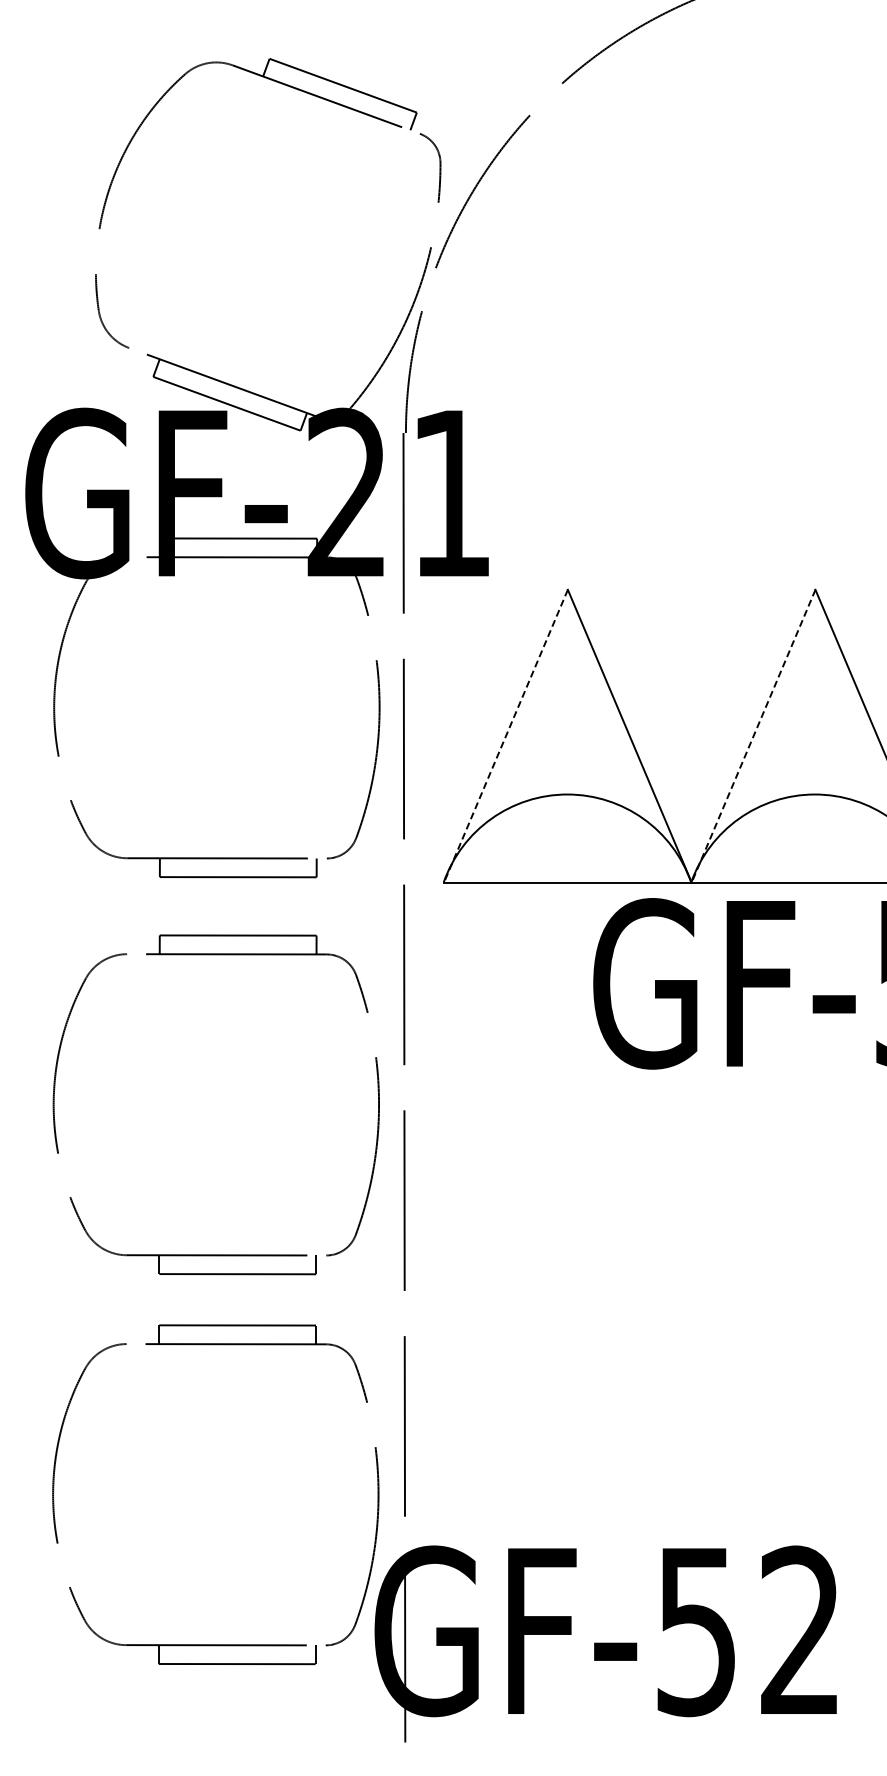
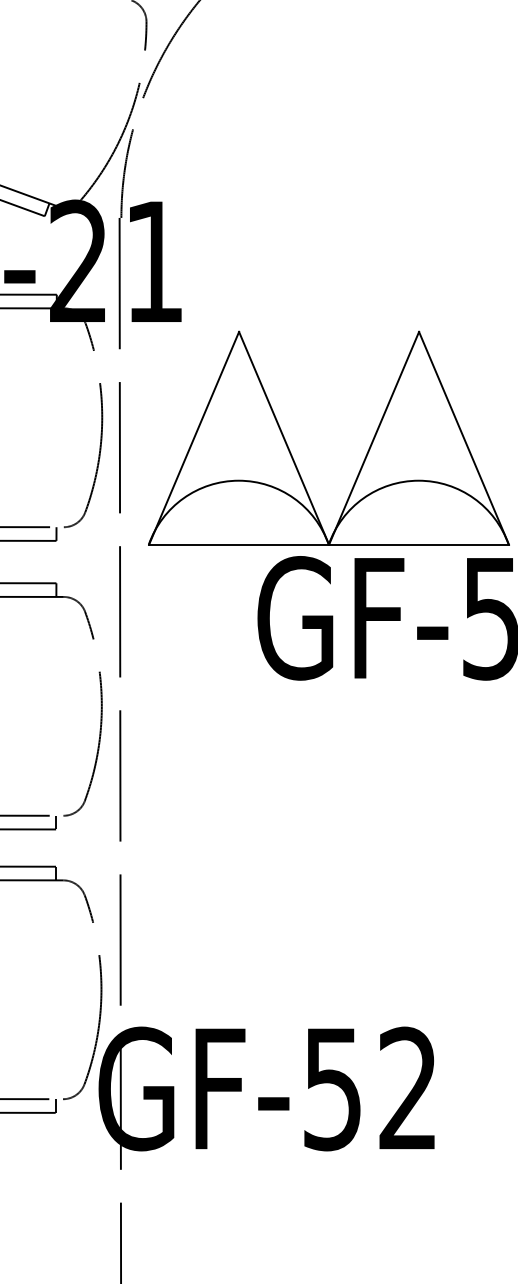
line: (505, 736) -> (193, 438), dashed -> solid
line: (753, 736) -> (374, 438), dashed -> solid

